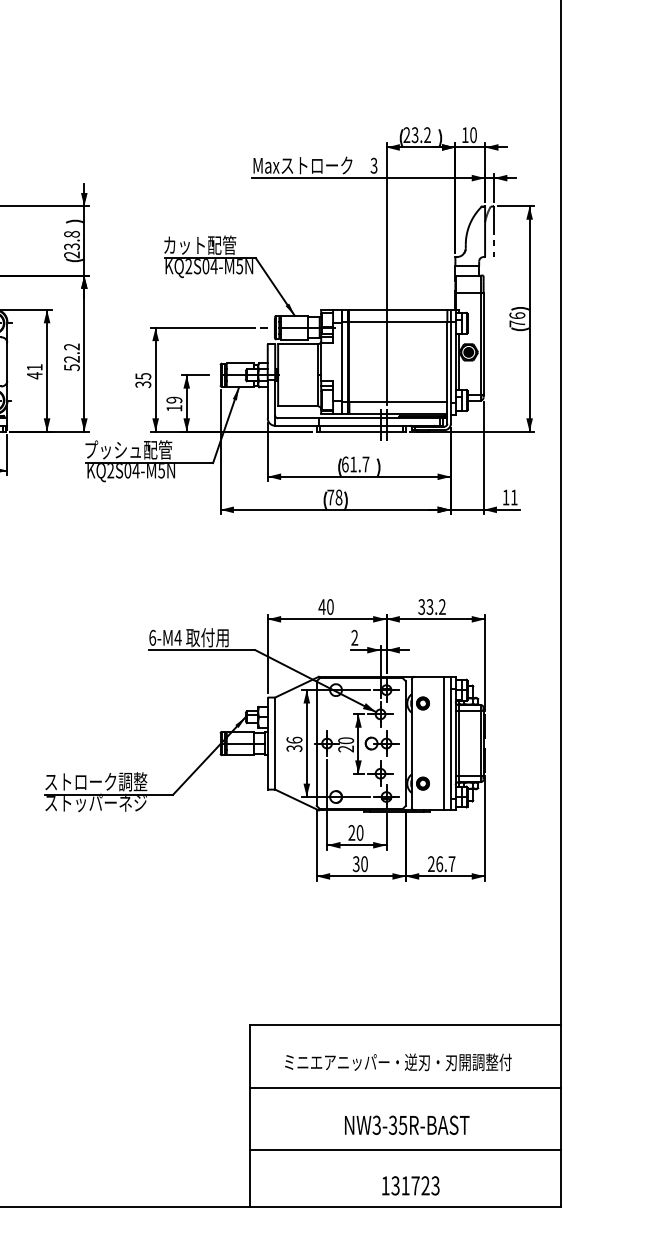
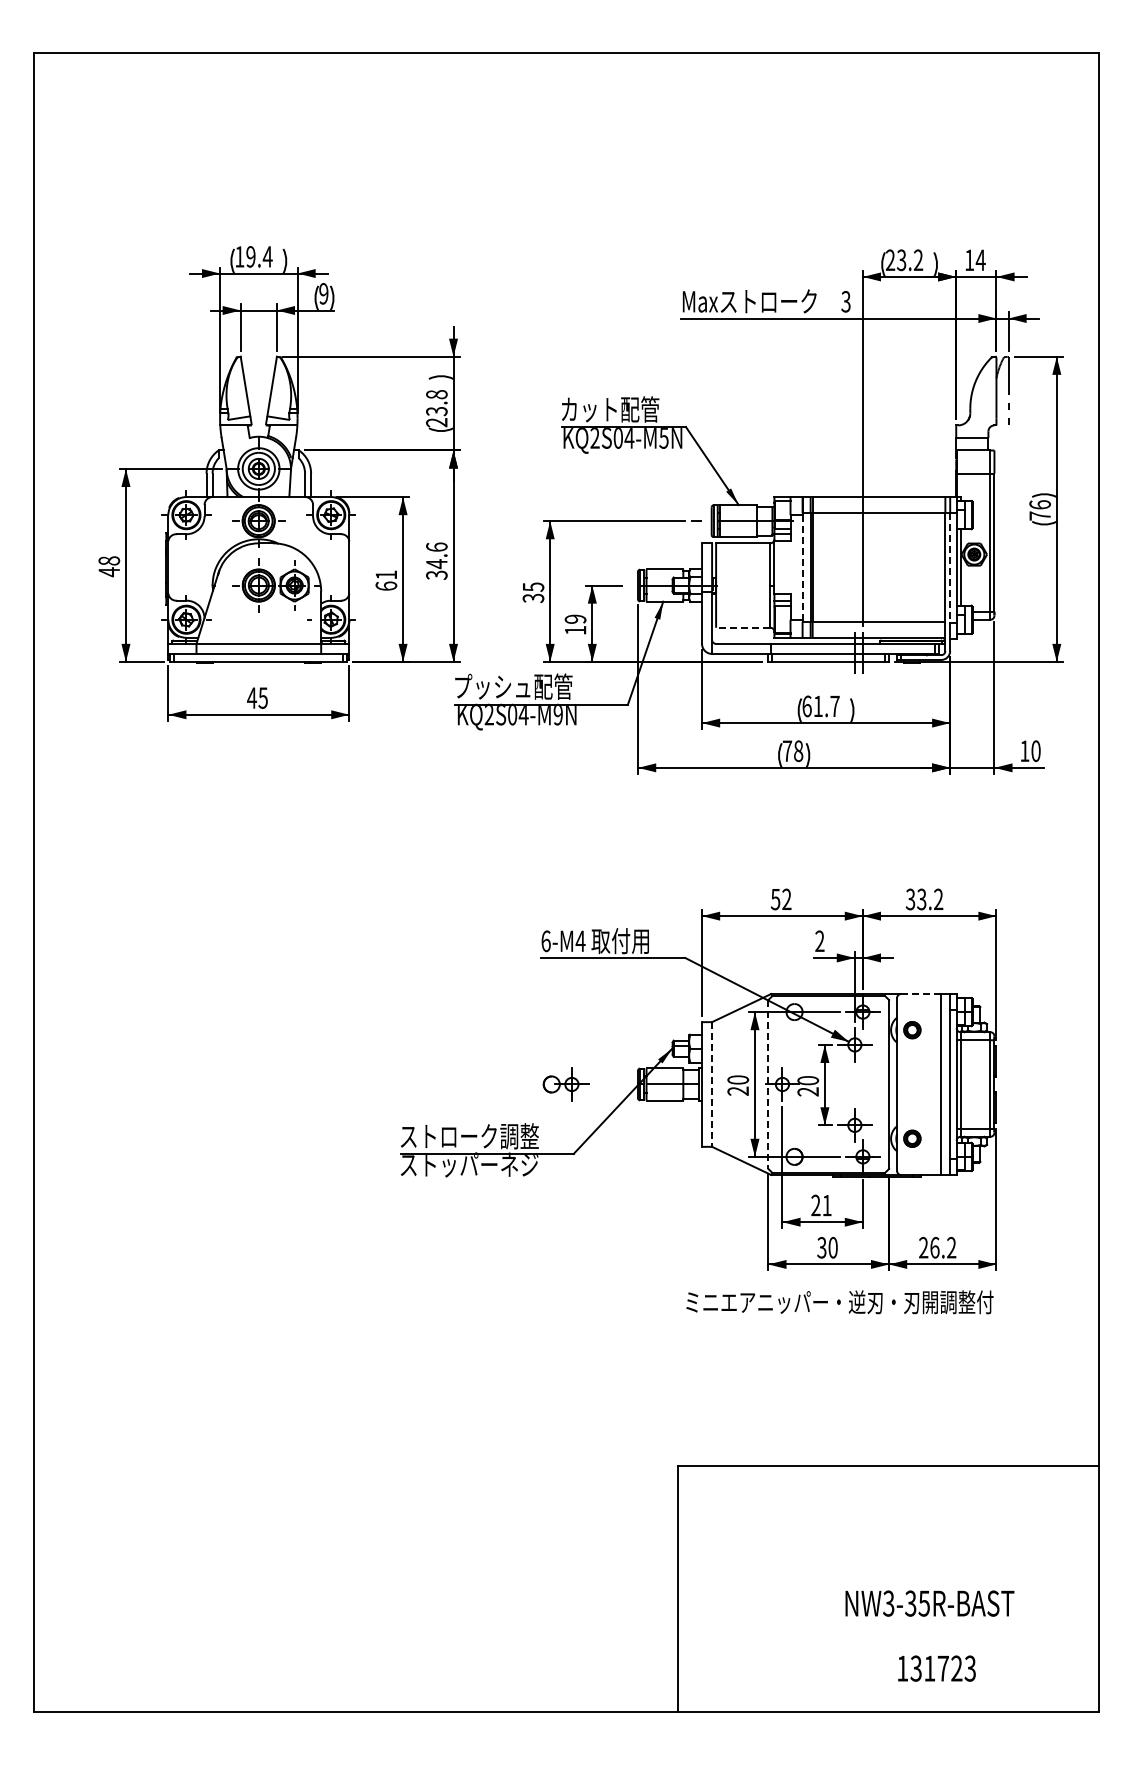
text: (473, 135) -> (980, 260), 10 -> 14
text: (71, 356) -> (436, 560), 52.2 -> 34.6
line: (341, 361) -> (802, 567), solid -> dashed
line: (451, 362) -> (950, 568), solid -> dashed
text: (34, 375) -> (386, 586), 41 -> 61
line: (297, 406) -> (742, 627), solid -> dashed
text: (161, 470) -> (557, 714), KQ2S04-M5N -> KQ2S04-M9N
text: (513, 497) -> (1035, 751), 11 -> 10
text: (325, 607) -> (780, 899), 40 -> 52
line: (429, 677) -> (921, 994), solid -> dashed
line: (316, 743) -> (768, 1084), solid -> dashed
part: (381, 743) -> (565, 1084), moved
line: (275, 744) -> (712, 1085), solid -> dashed
text: (294, 744) -> (738, 1085), 36 -> 20
text: (359, 832) -> (826, 1205), 20 -> 21
text: (451, 863) -> (951, 1247), 26.7 -> 26.2
text: (398, 1062) -> (839, 1302), moved
line: (405, 1087) -> (888, 1550), removed
text: (406, 1125) -> (929, 1603), moved
line: (405, 1150) -> (888, 1635), removed
text: (410, 1185) -> (936, 1668), moved

